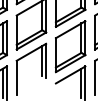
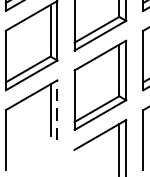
line: (46, 60) -> (58, 109), solid -> dashed

